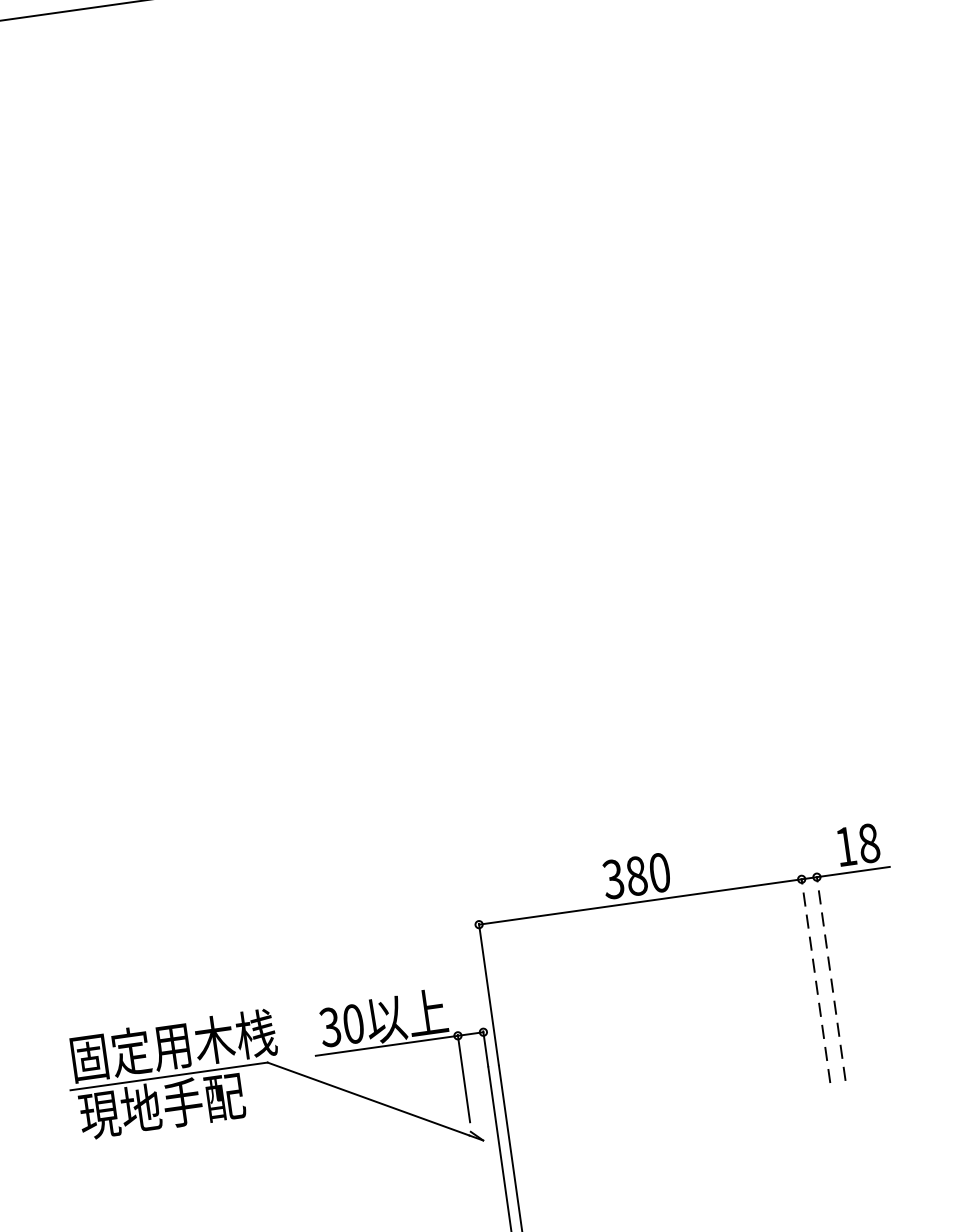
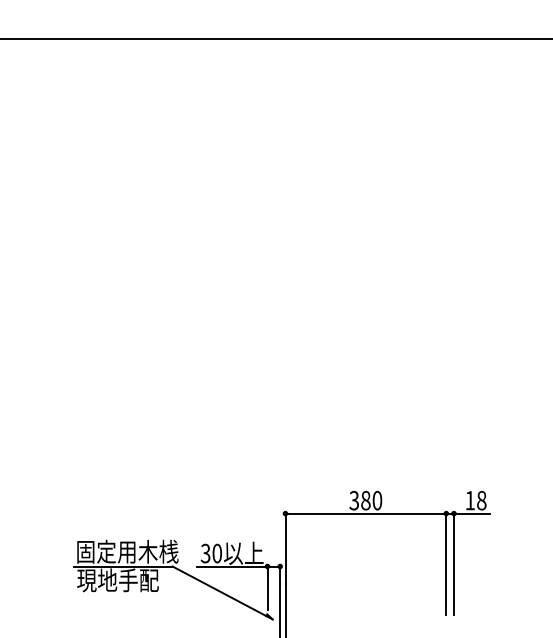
line: (830, 977) -> (453, 563), dashed -> solid
line: (816, 979) -> (446, 563), dashed -> solid

